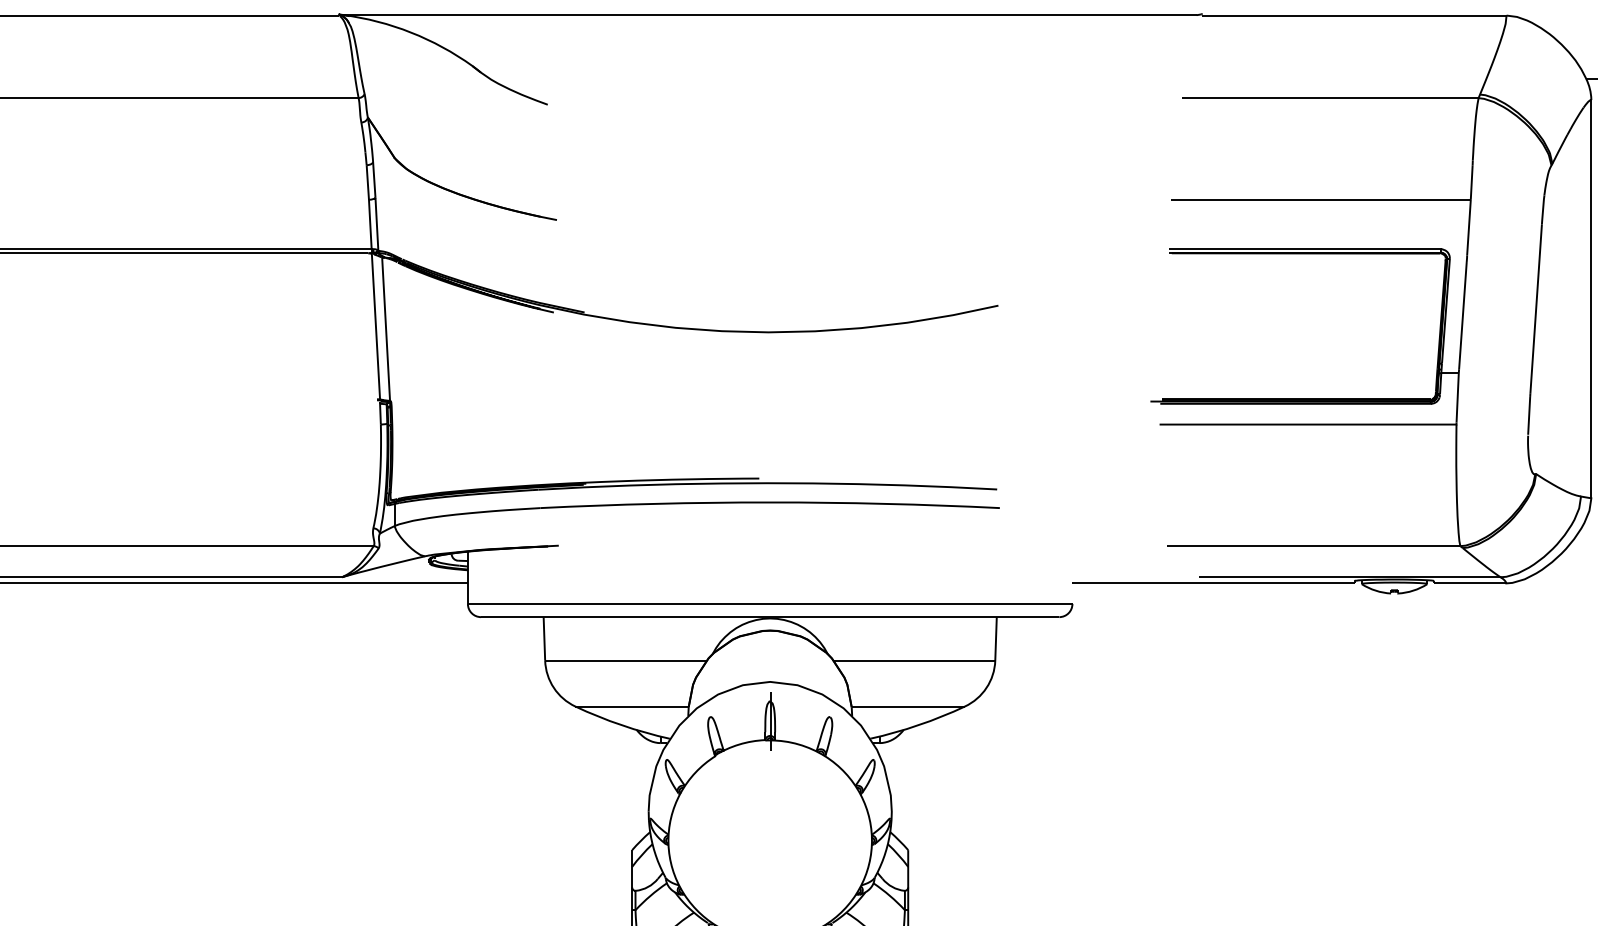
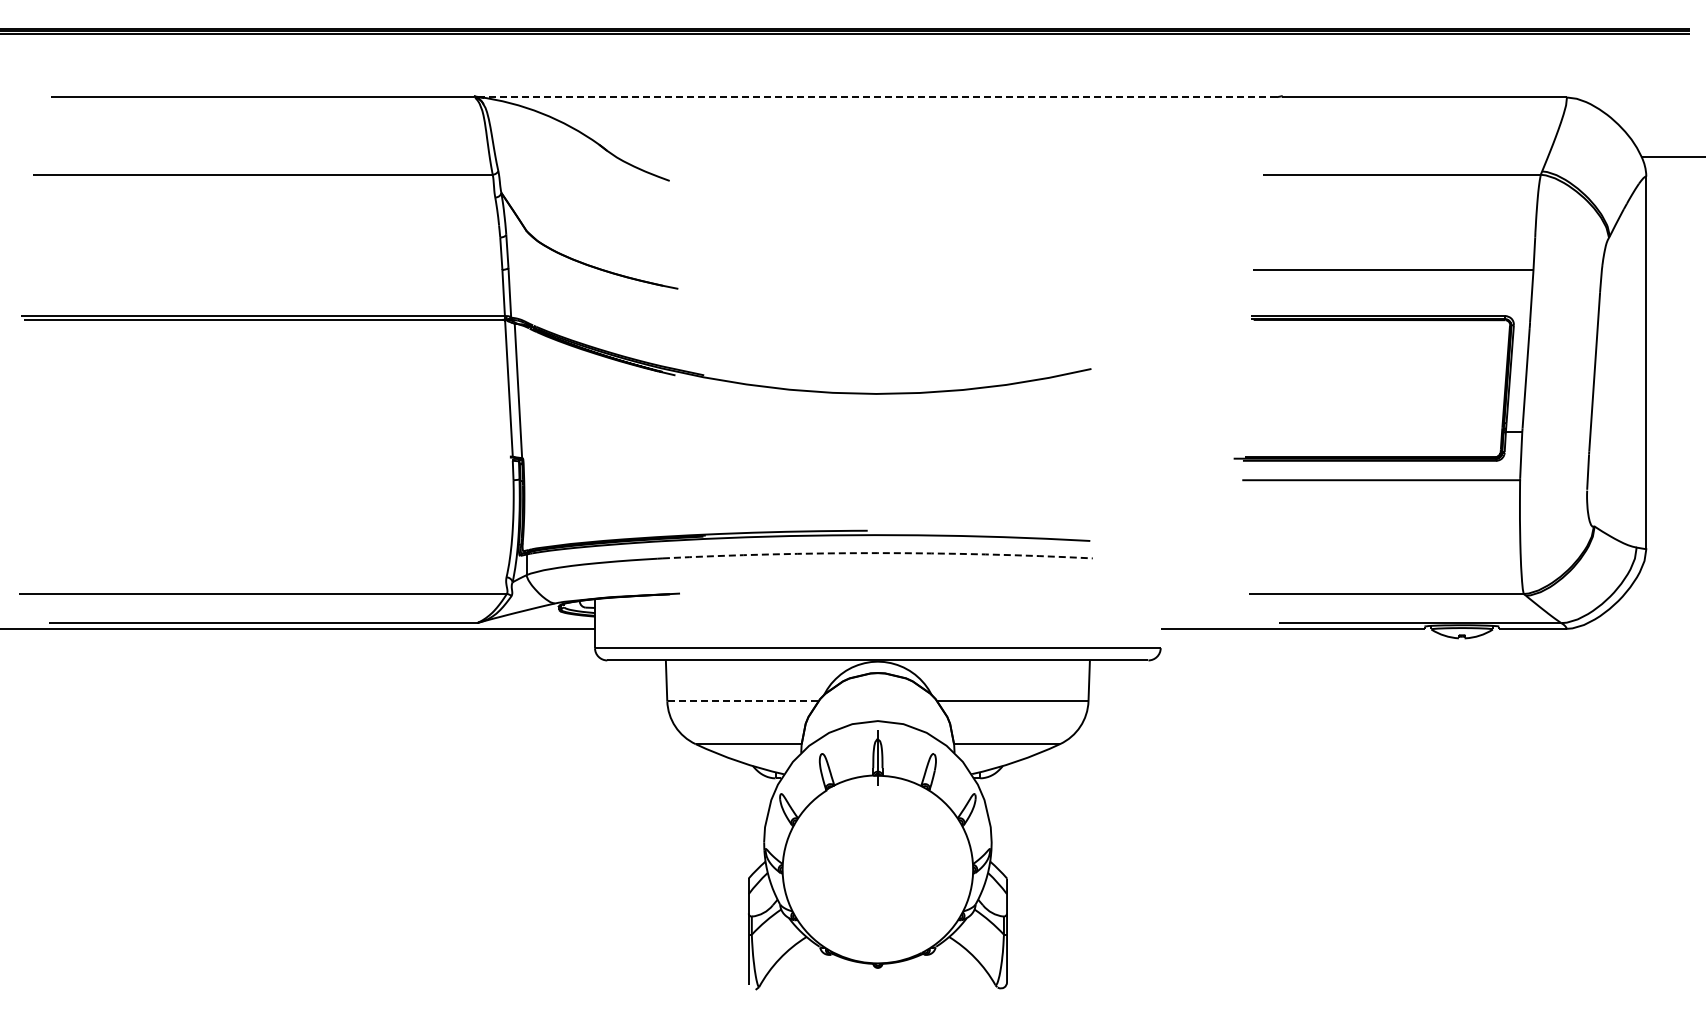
line: (769, 15) -> (877, 97), solid -> dashed
line: (769, 502) -> (877, 553), solid -> dashed
line: (625, 661) -> (742, 701), solid -> dashed

